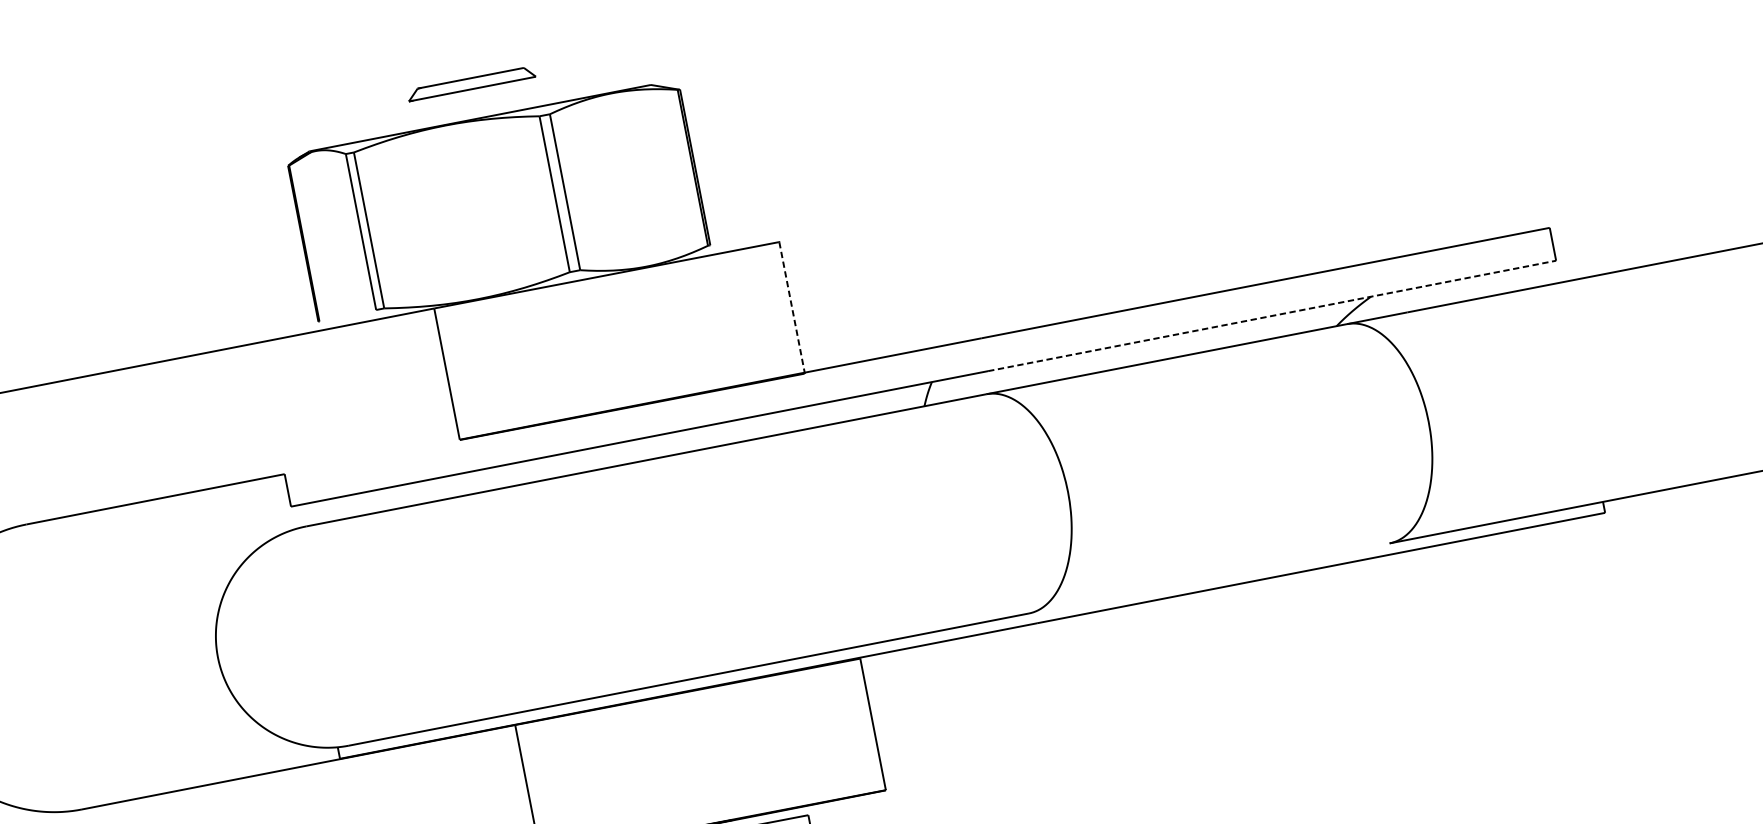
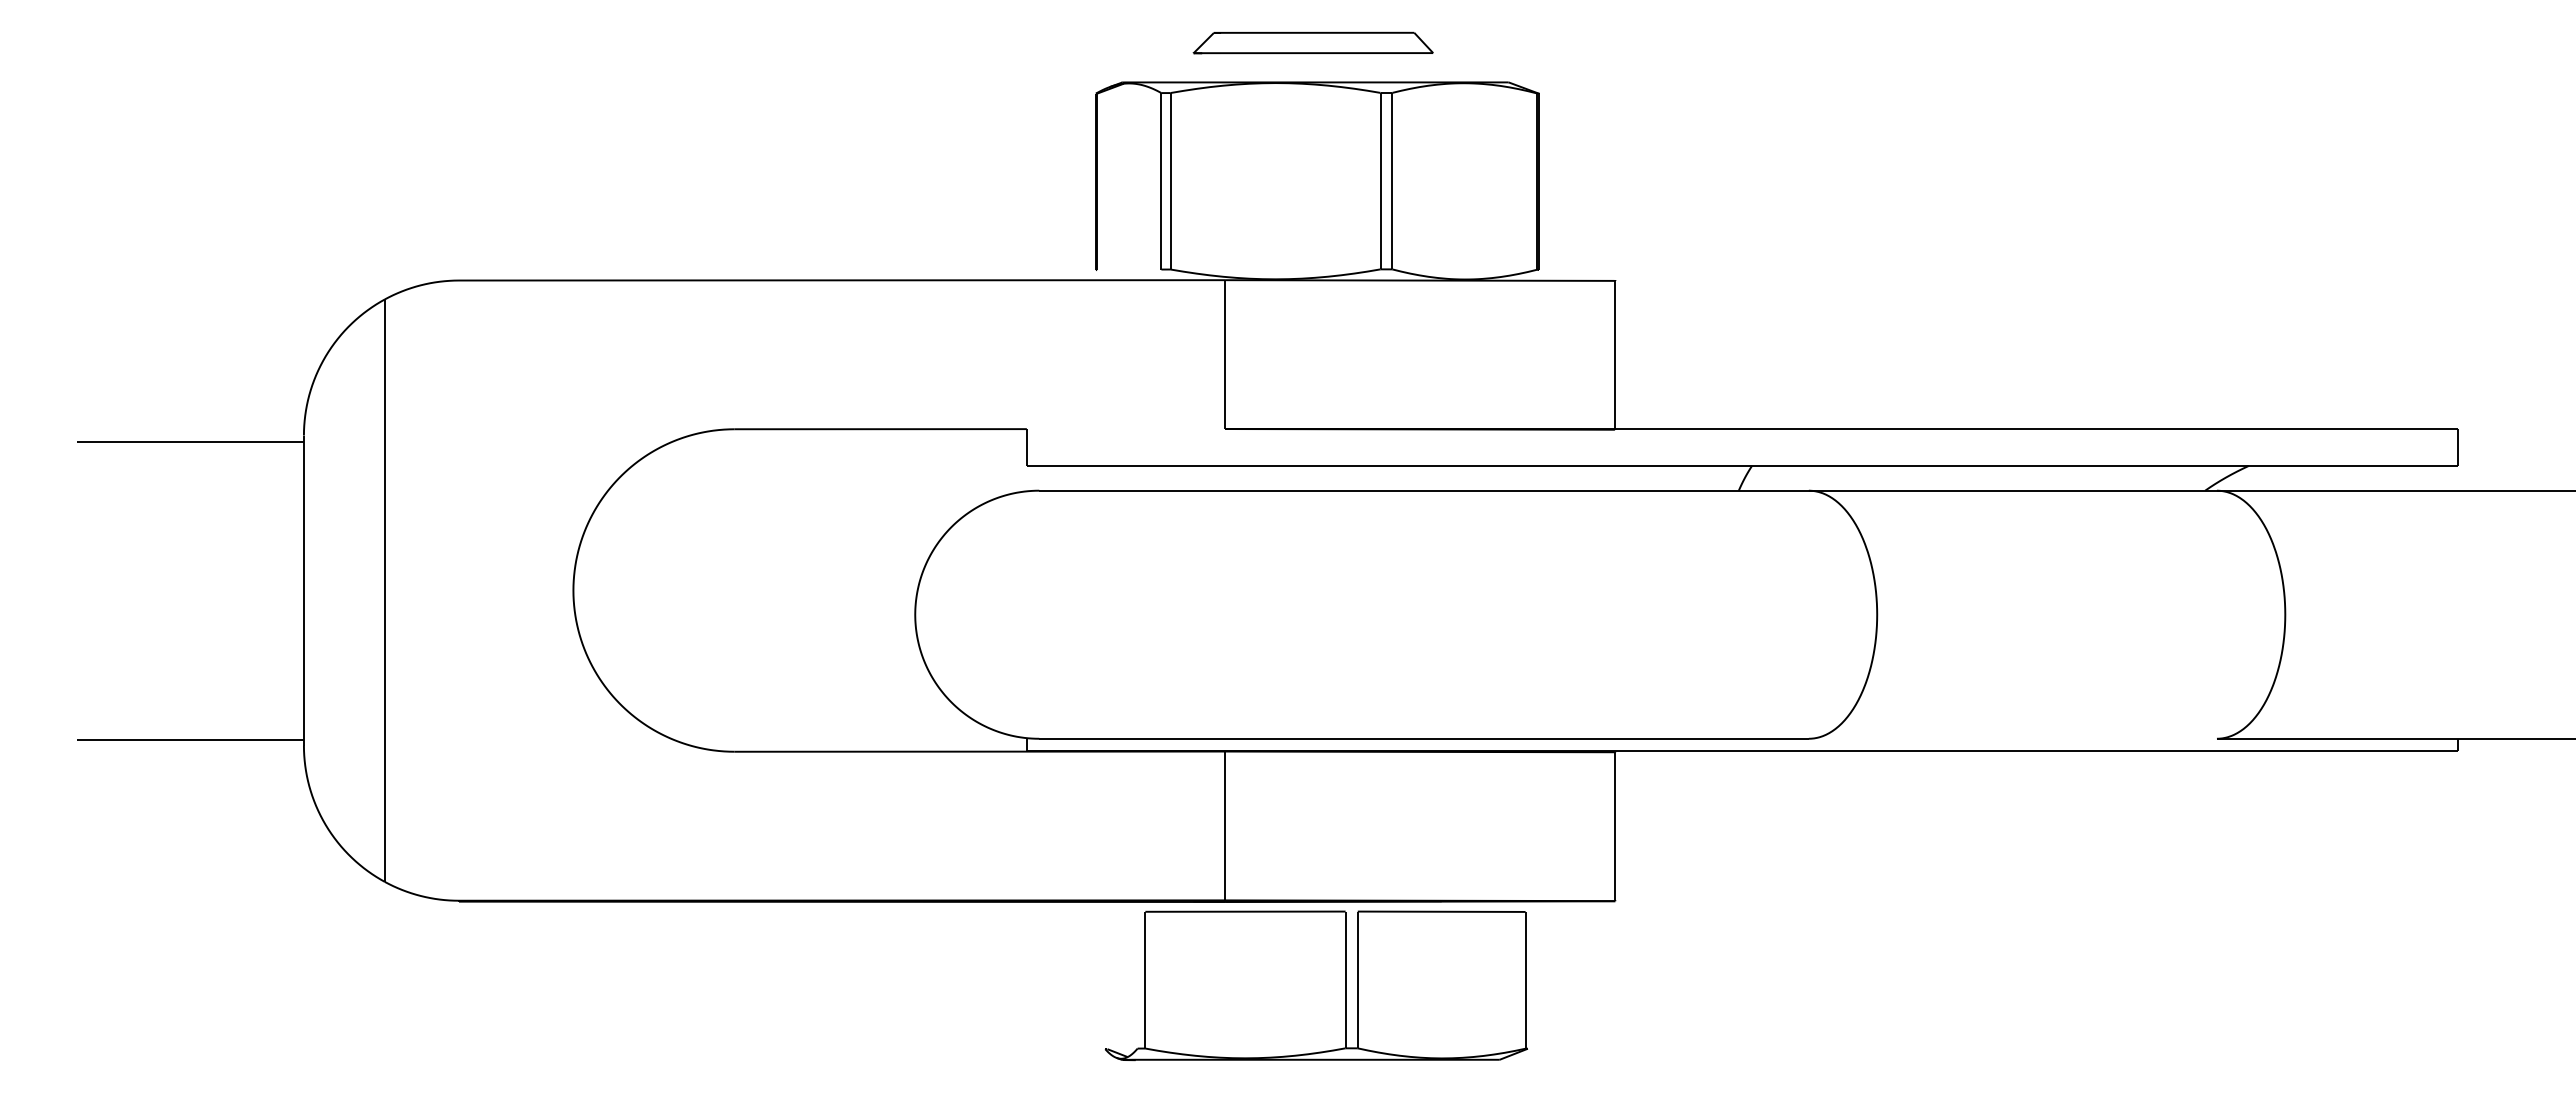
part: (470, 83) -> (1312, 42), size x1.67
line: (792, 307) -> (1615, 355), dashed -> solid
line: (1272, 315) -> (2137, 465), dashed -> solid

